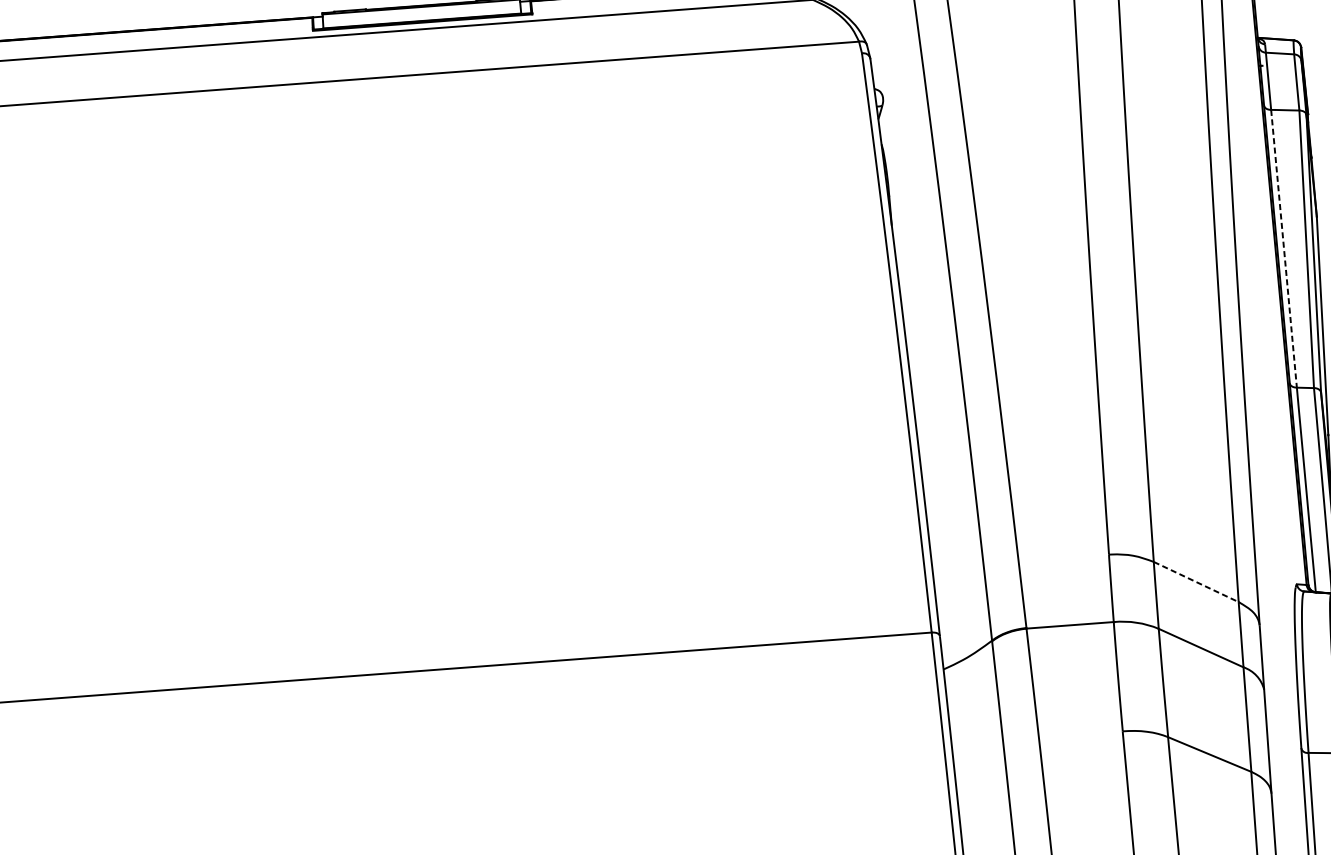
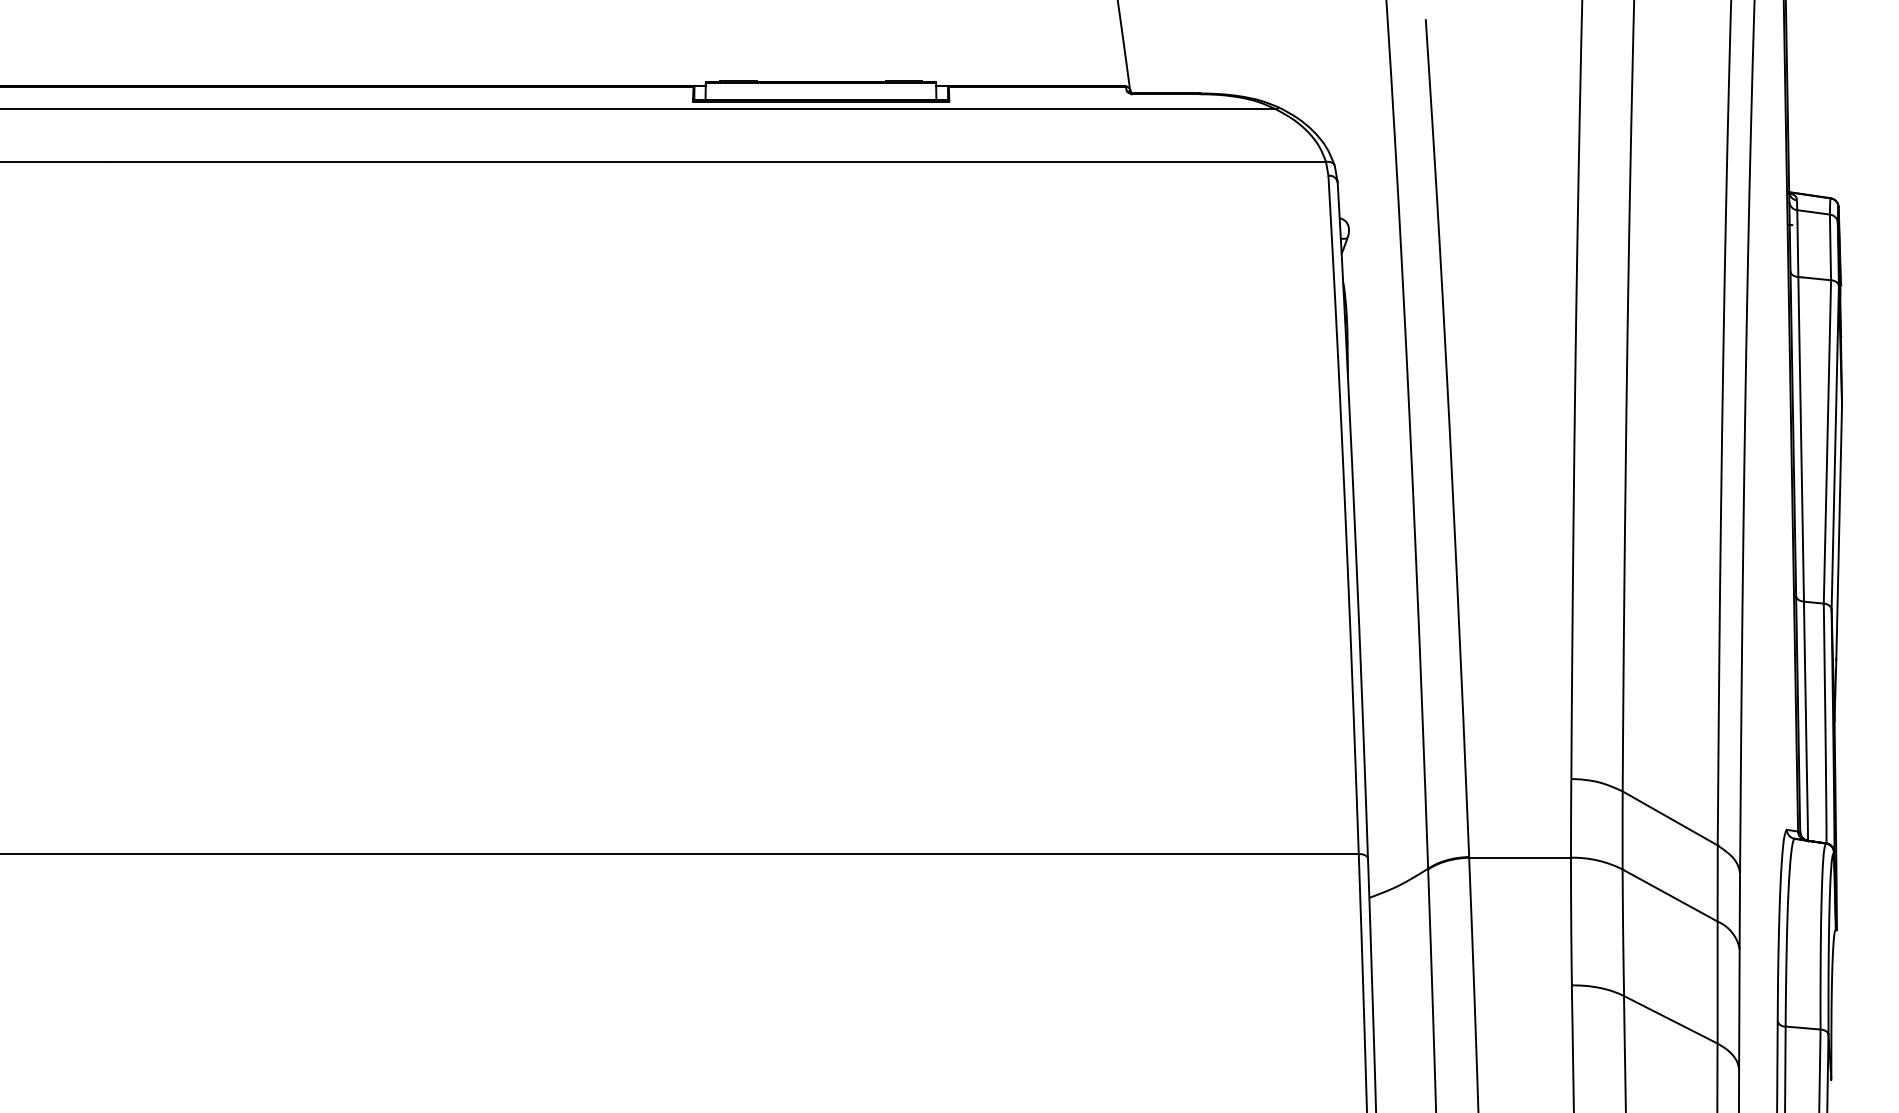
line: (1284, 248) -> (1801, 439), dashed -> solid
line: (1196, 582) -> (1670, 818), dashed -> solid

